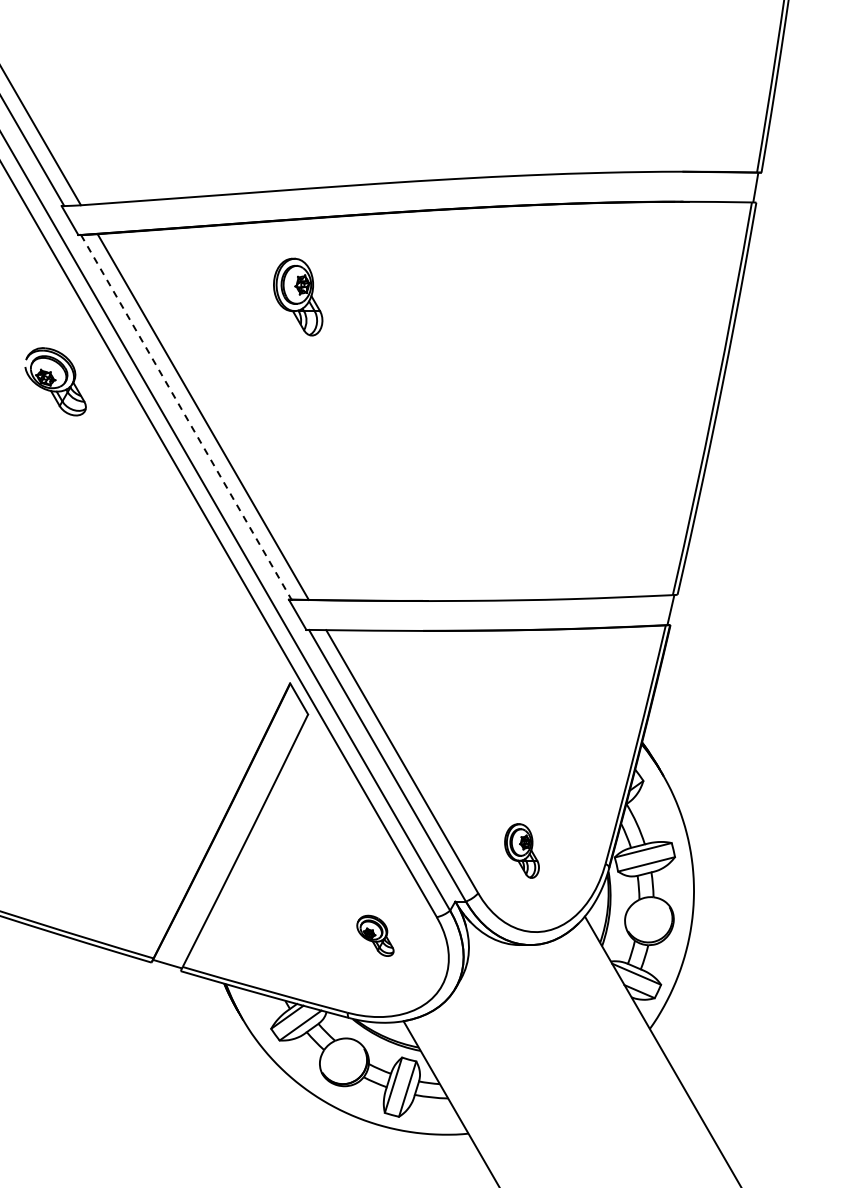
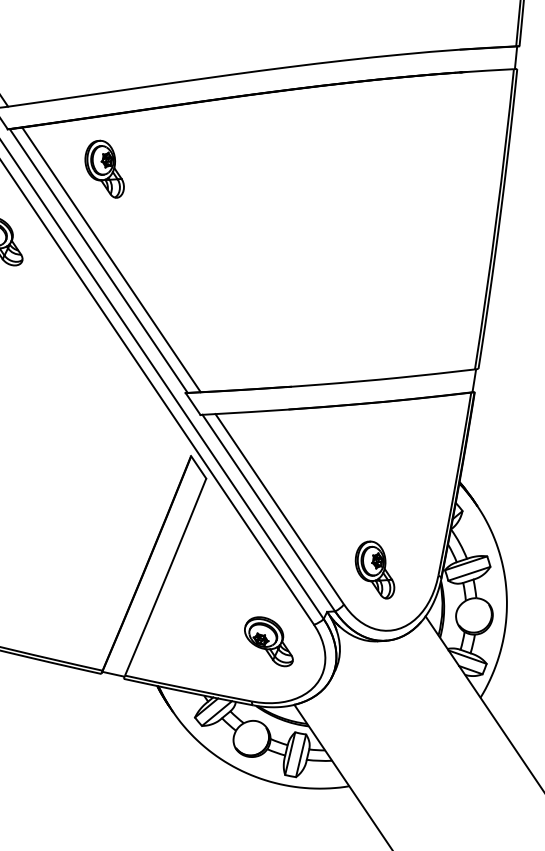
part: (298, 296) -> (104, 169), moved
line: (186, 417) -> (98, 261), dashed -> solid
part: (521, 850) -> (374, 569), size x1.43
part: (375, 935) -> (268, 641), size x1.67

